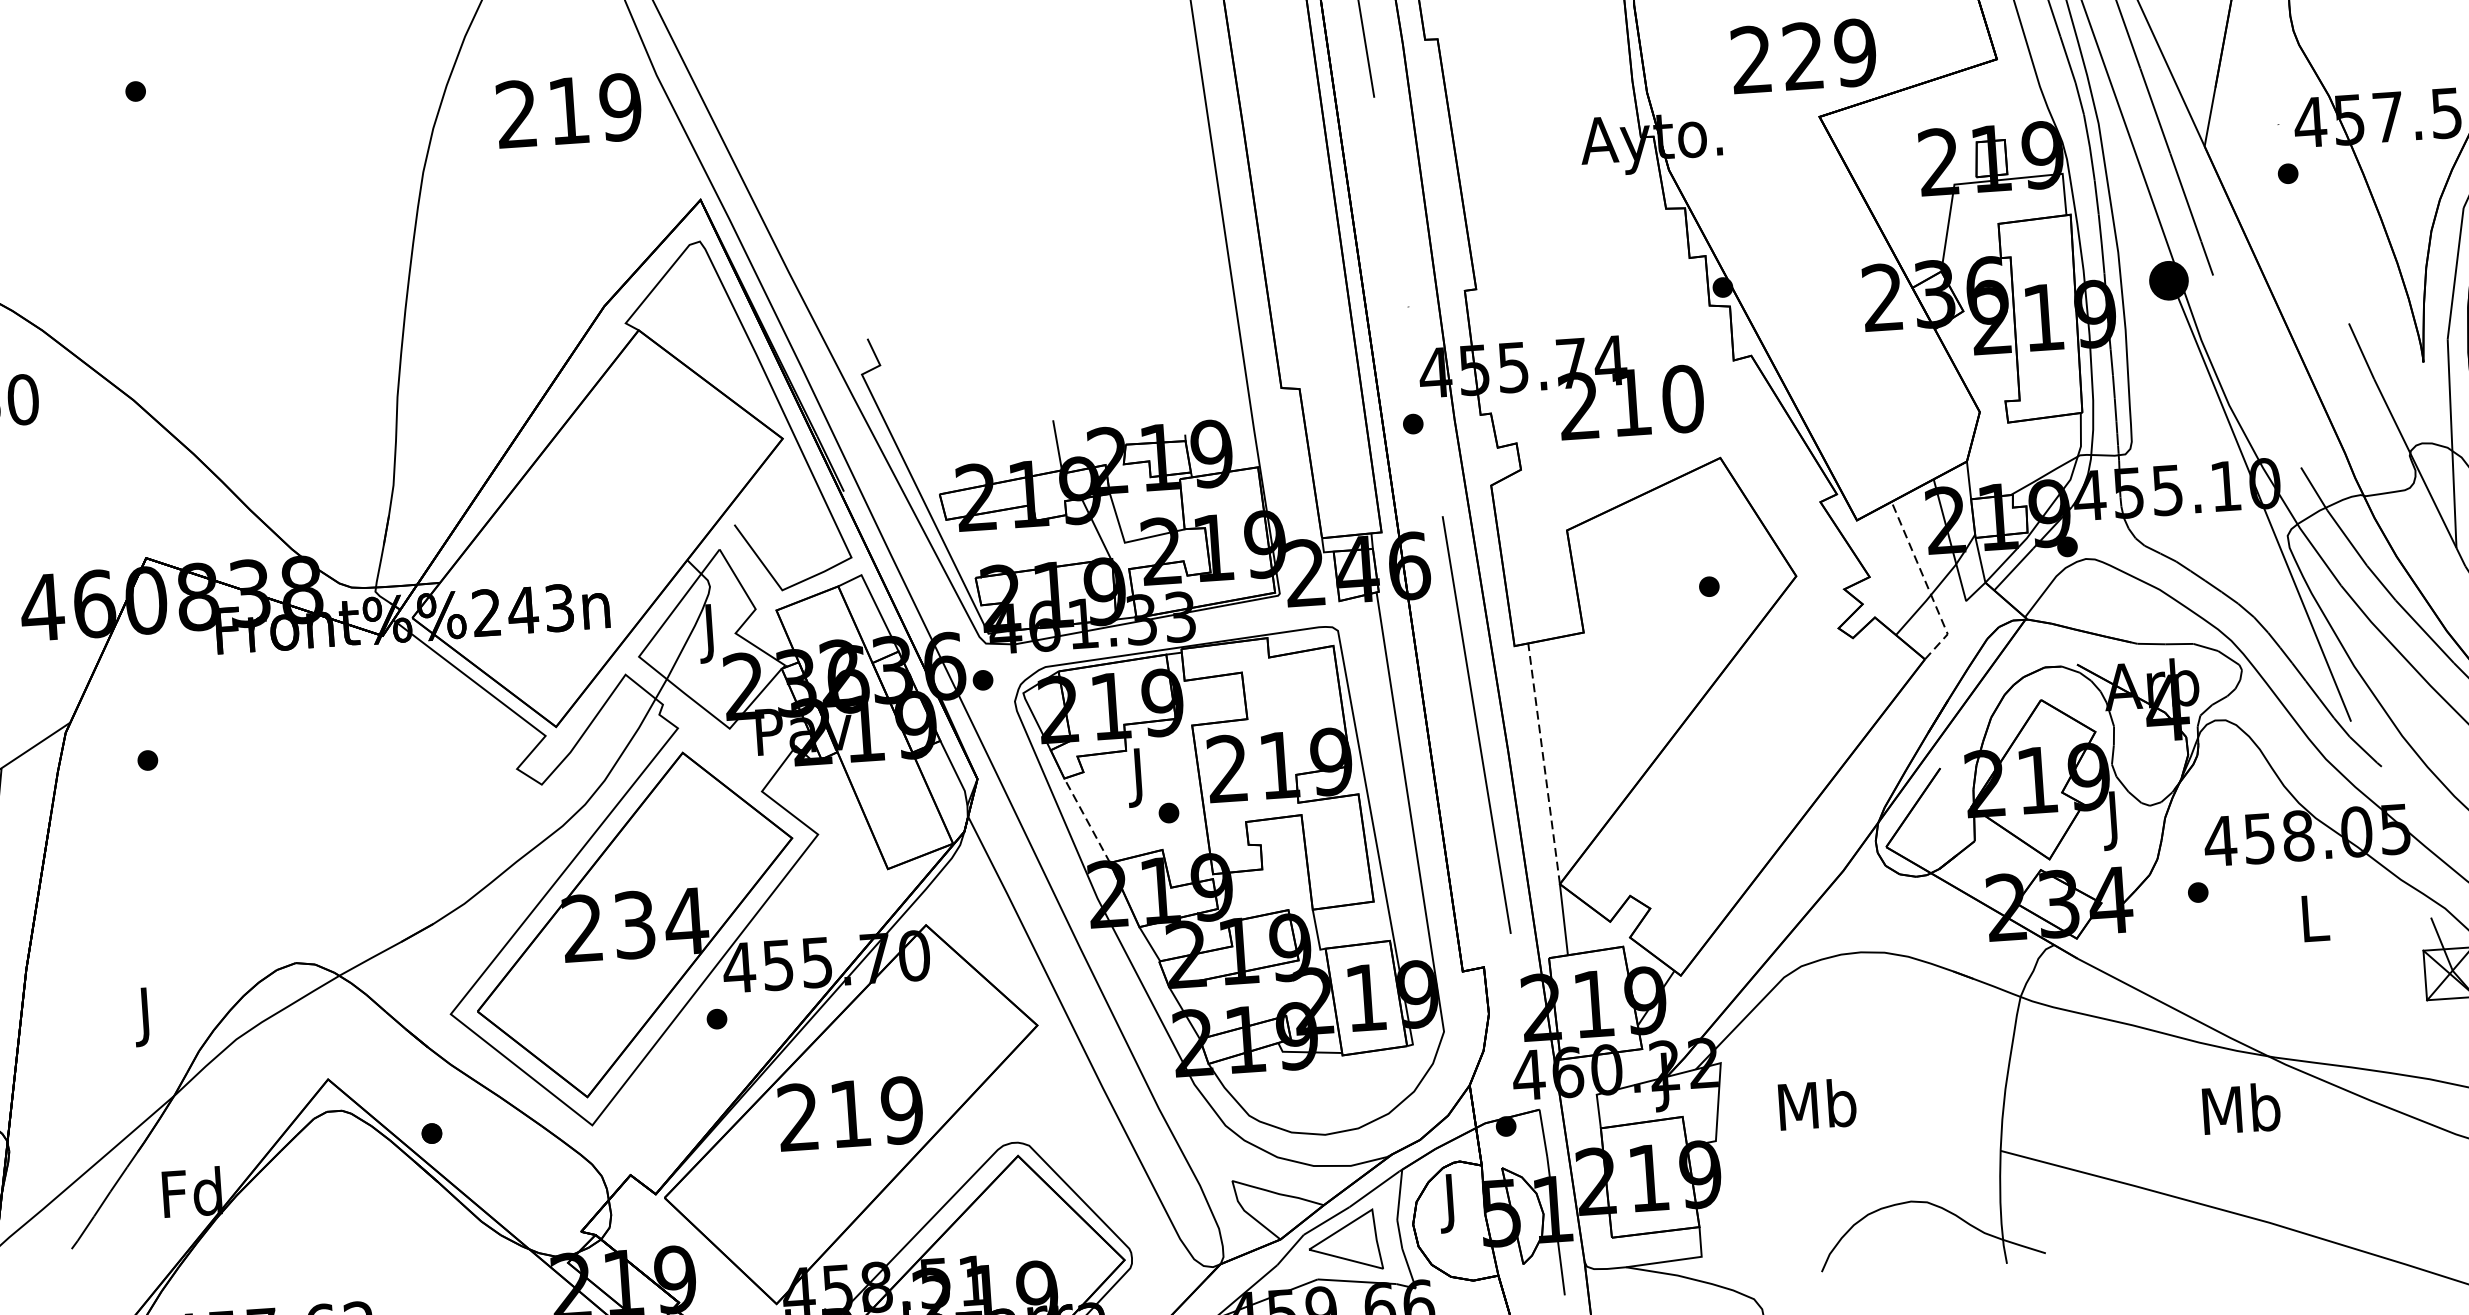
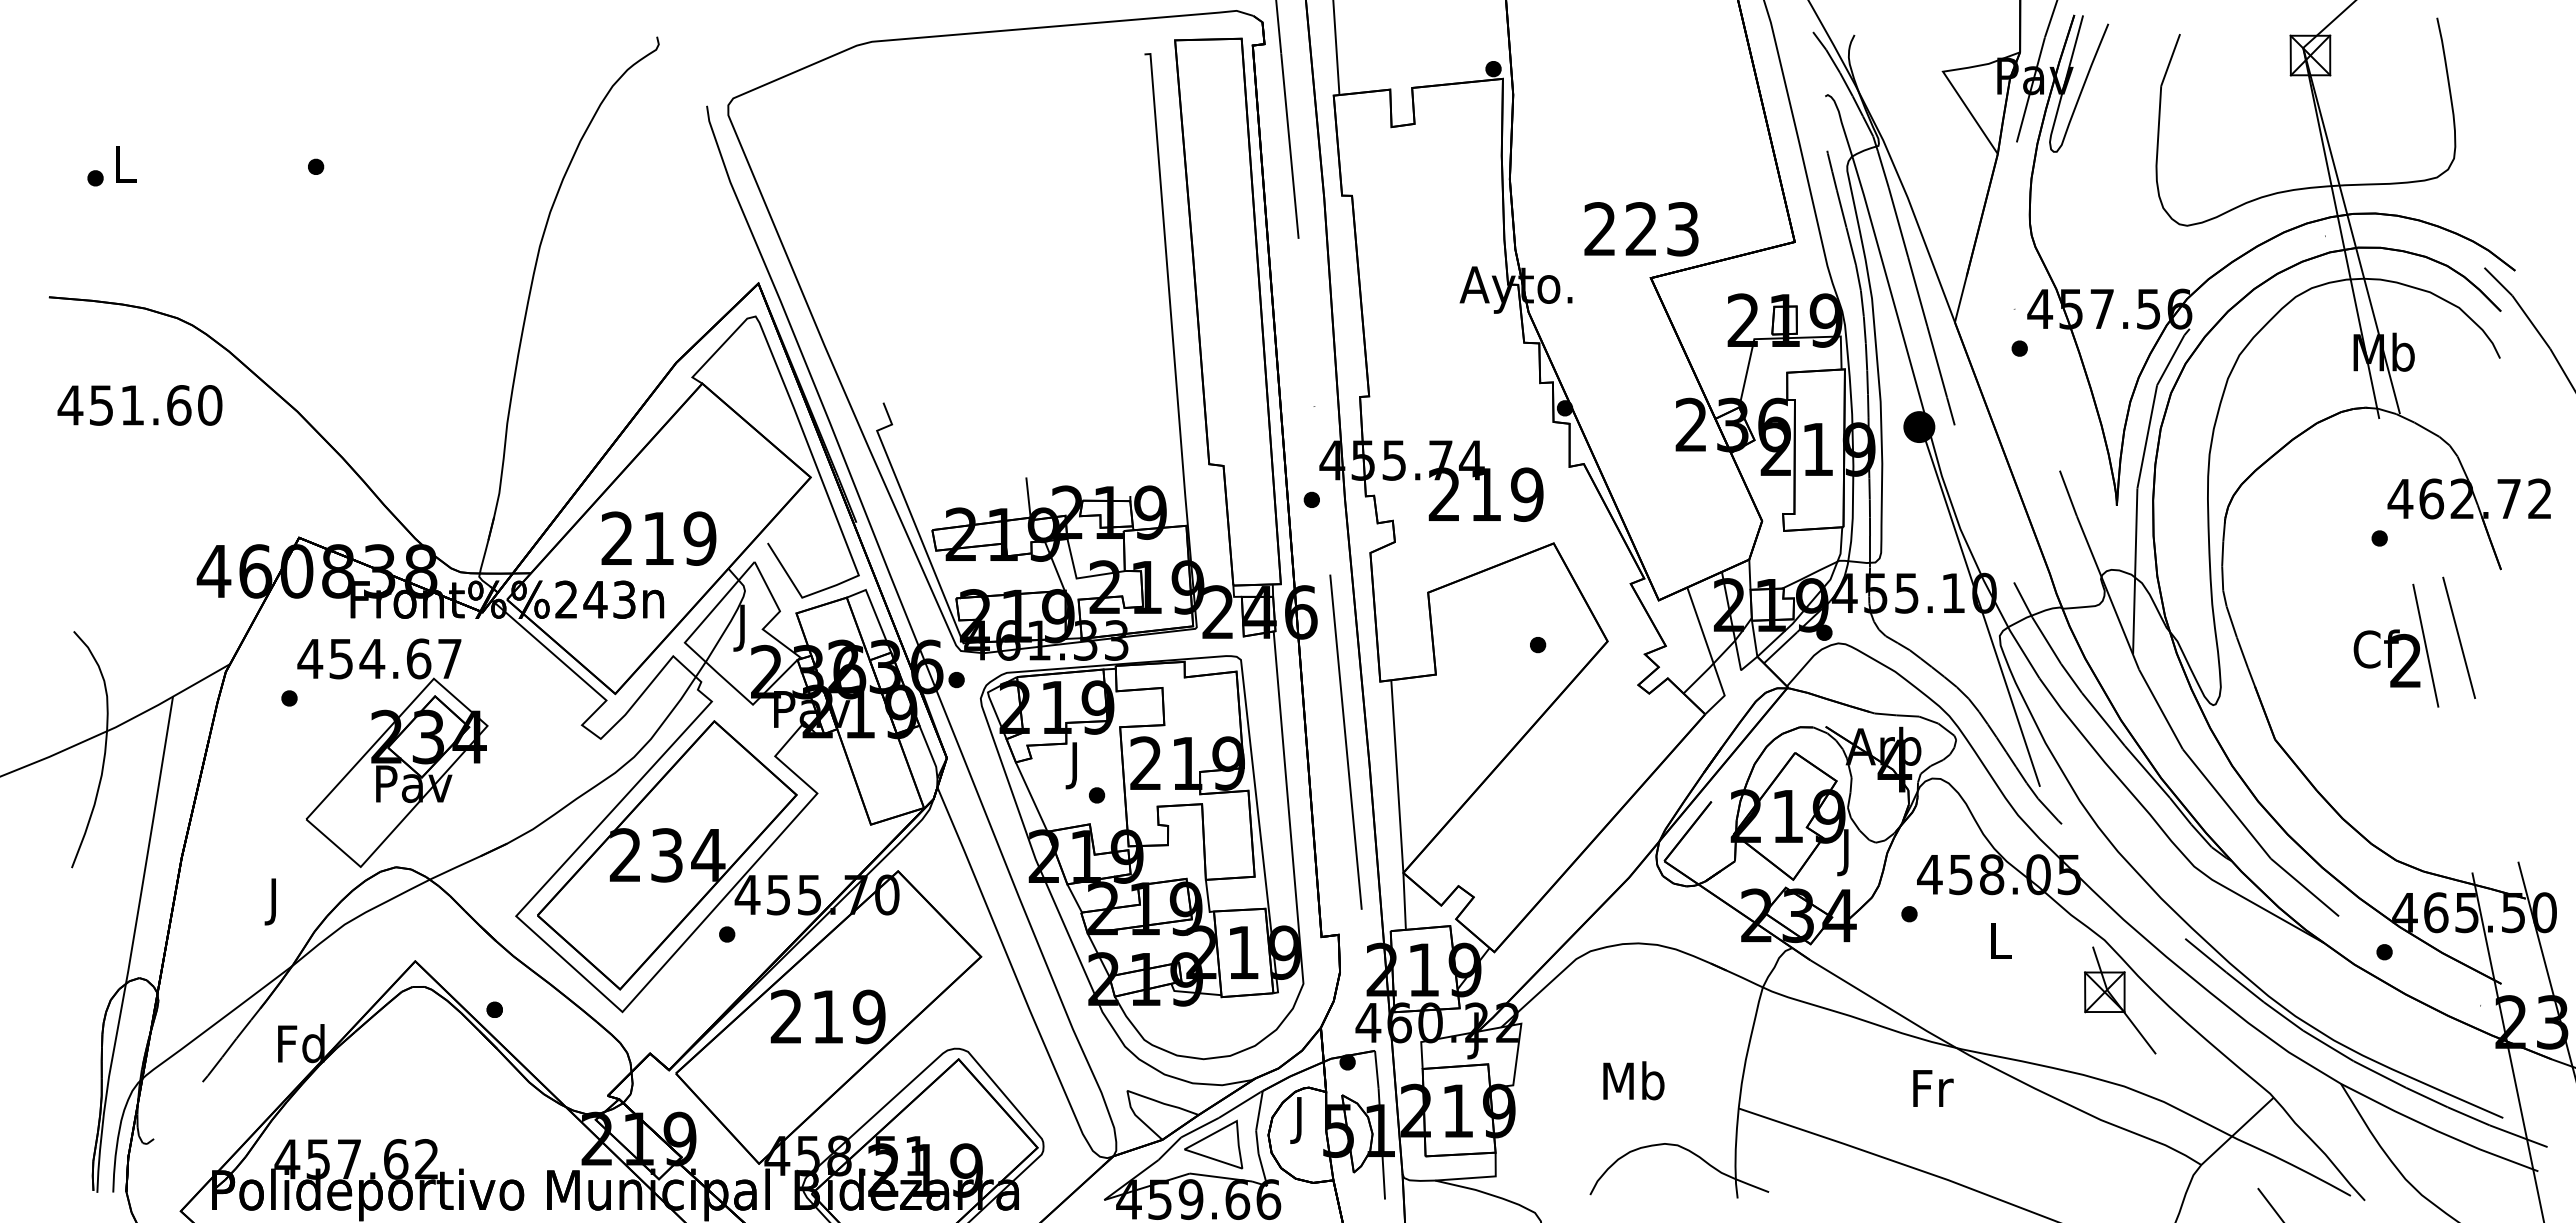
text: (1854, 53) -> (1682, 229), 229 -> 223
text: (568, 110) -> (658, 538), moved
text: (1683, 398) -> (1527, 494), 210 -> 219
line: (1926, 583) -> (1710, 654), dashed -> solid
line: (1544, 763) -> (1397, 776), dashed -> solid
part: (281, 819) -> (392, 752), added
line: (1086, 820) -> (1031, 796), dashed -> solid
text: (1816, 1104) -> (1633, 1080), moved
text: (2240, 1108) -> (1931, 1087), Mb -> Fr

